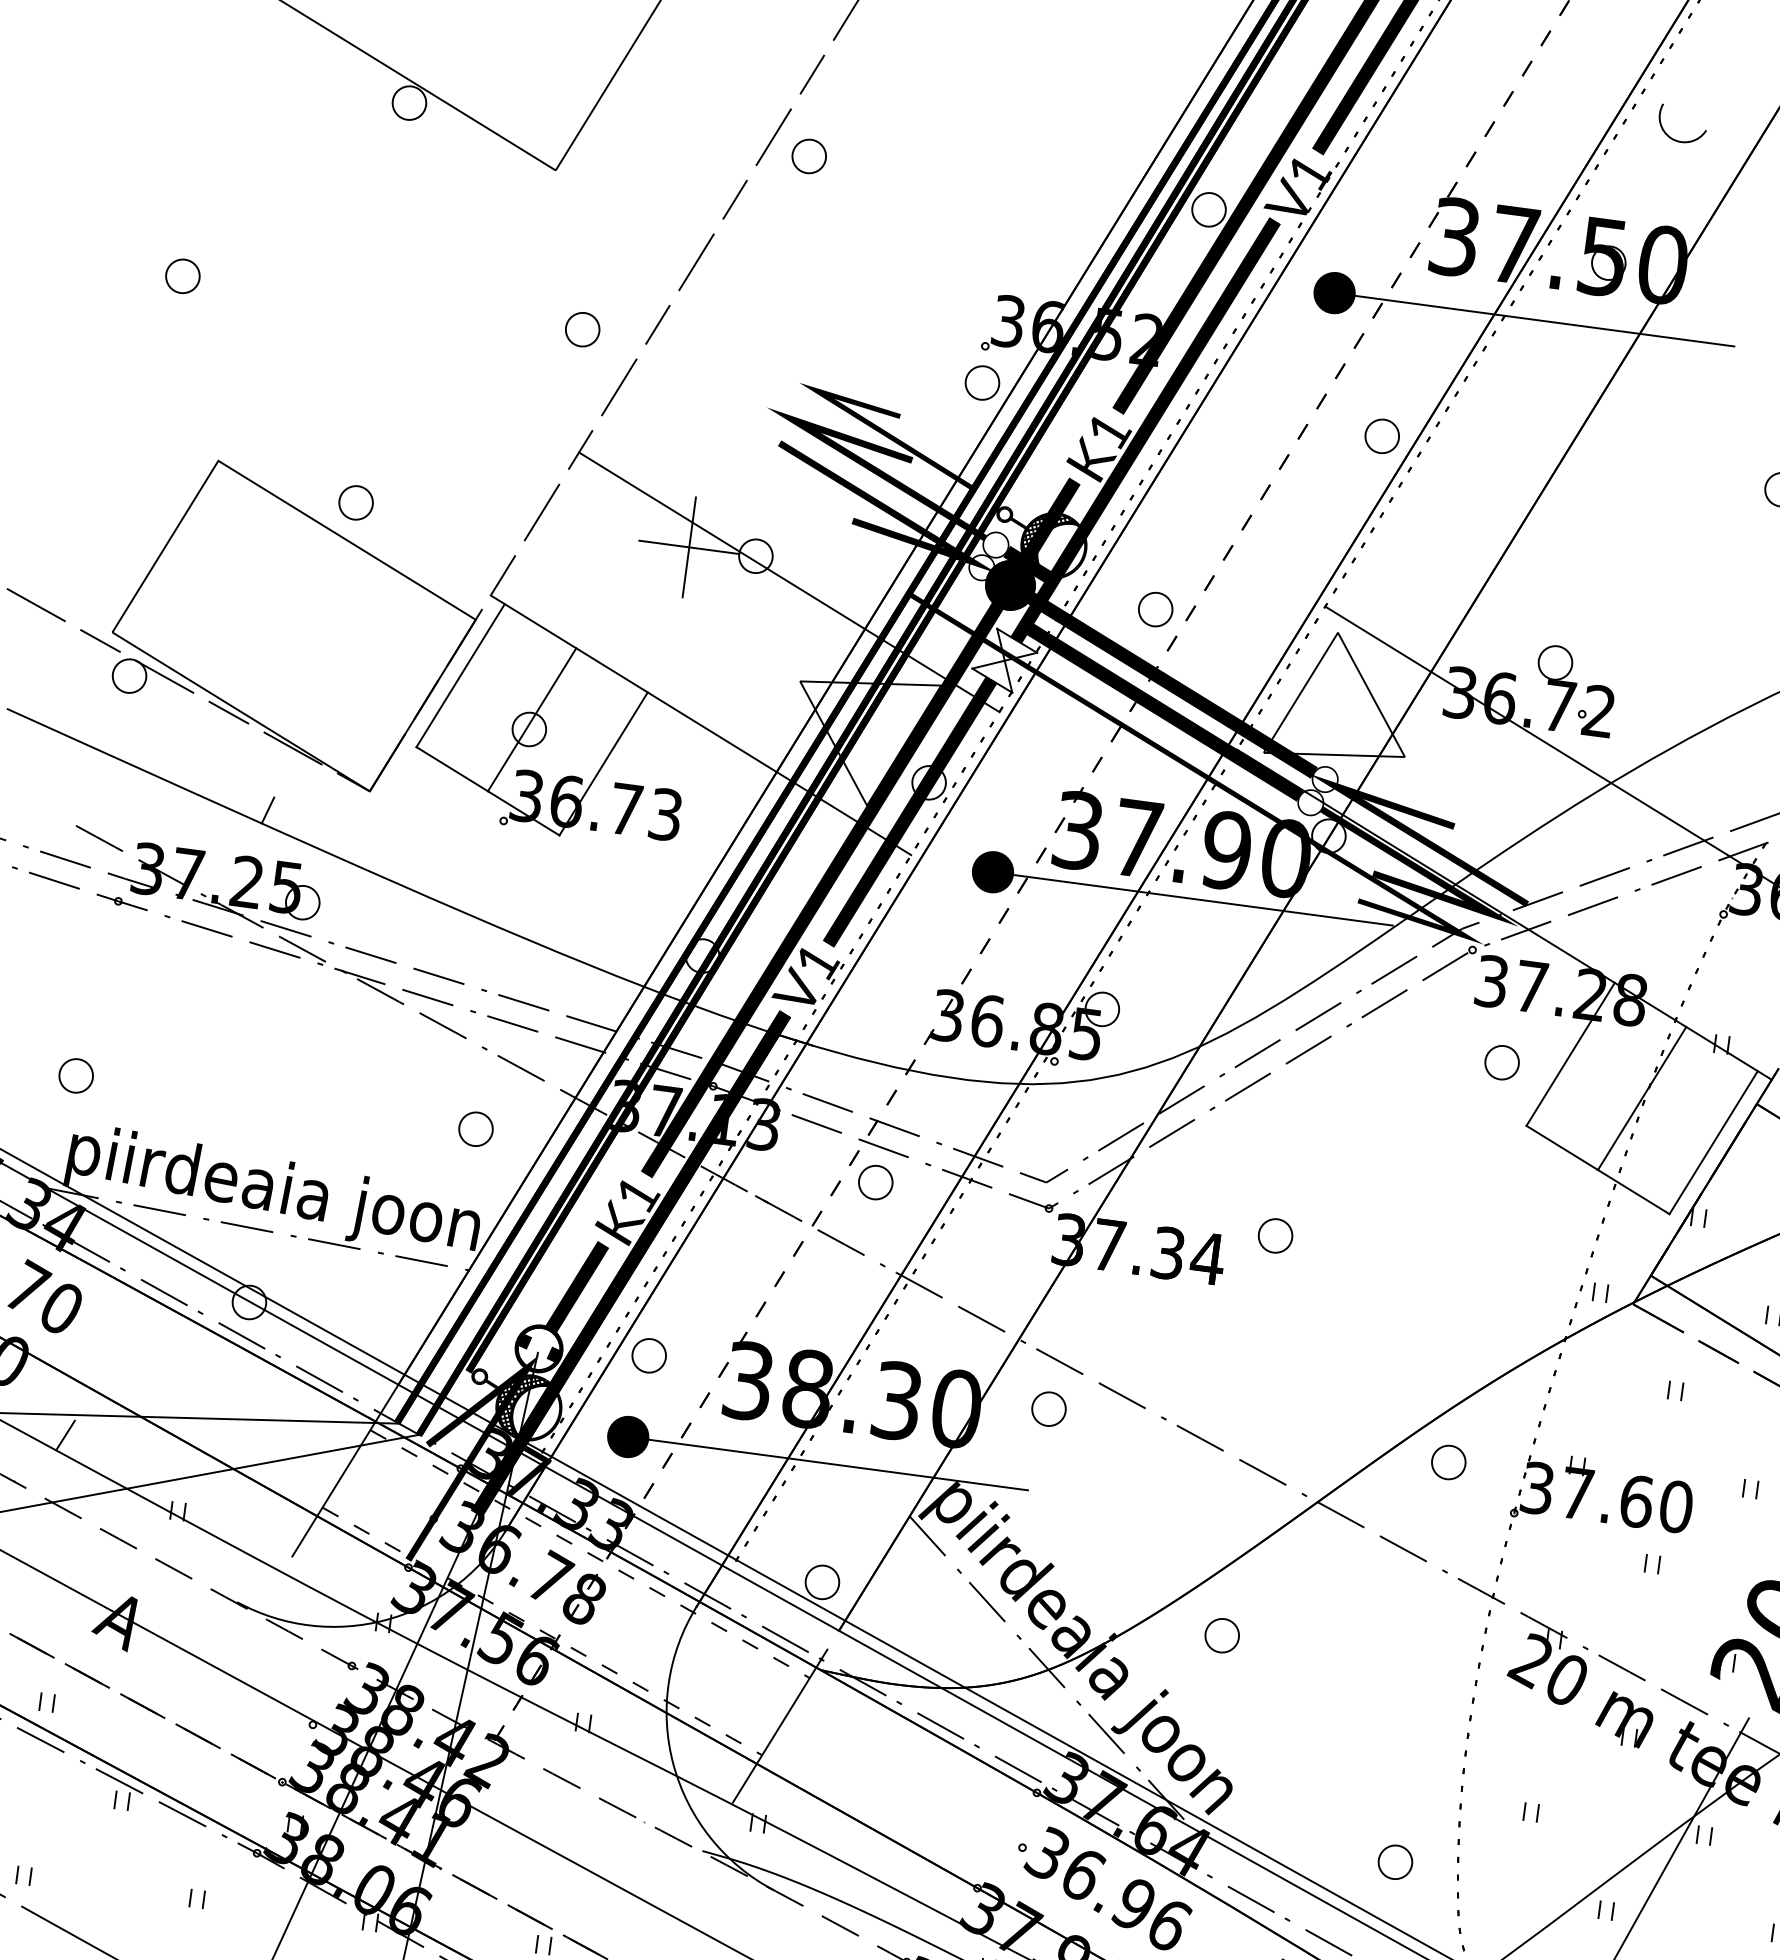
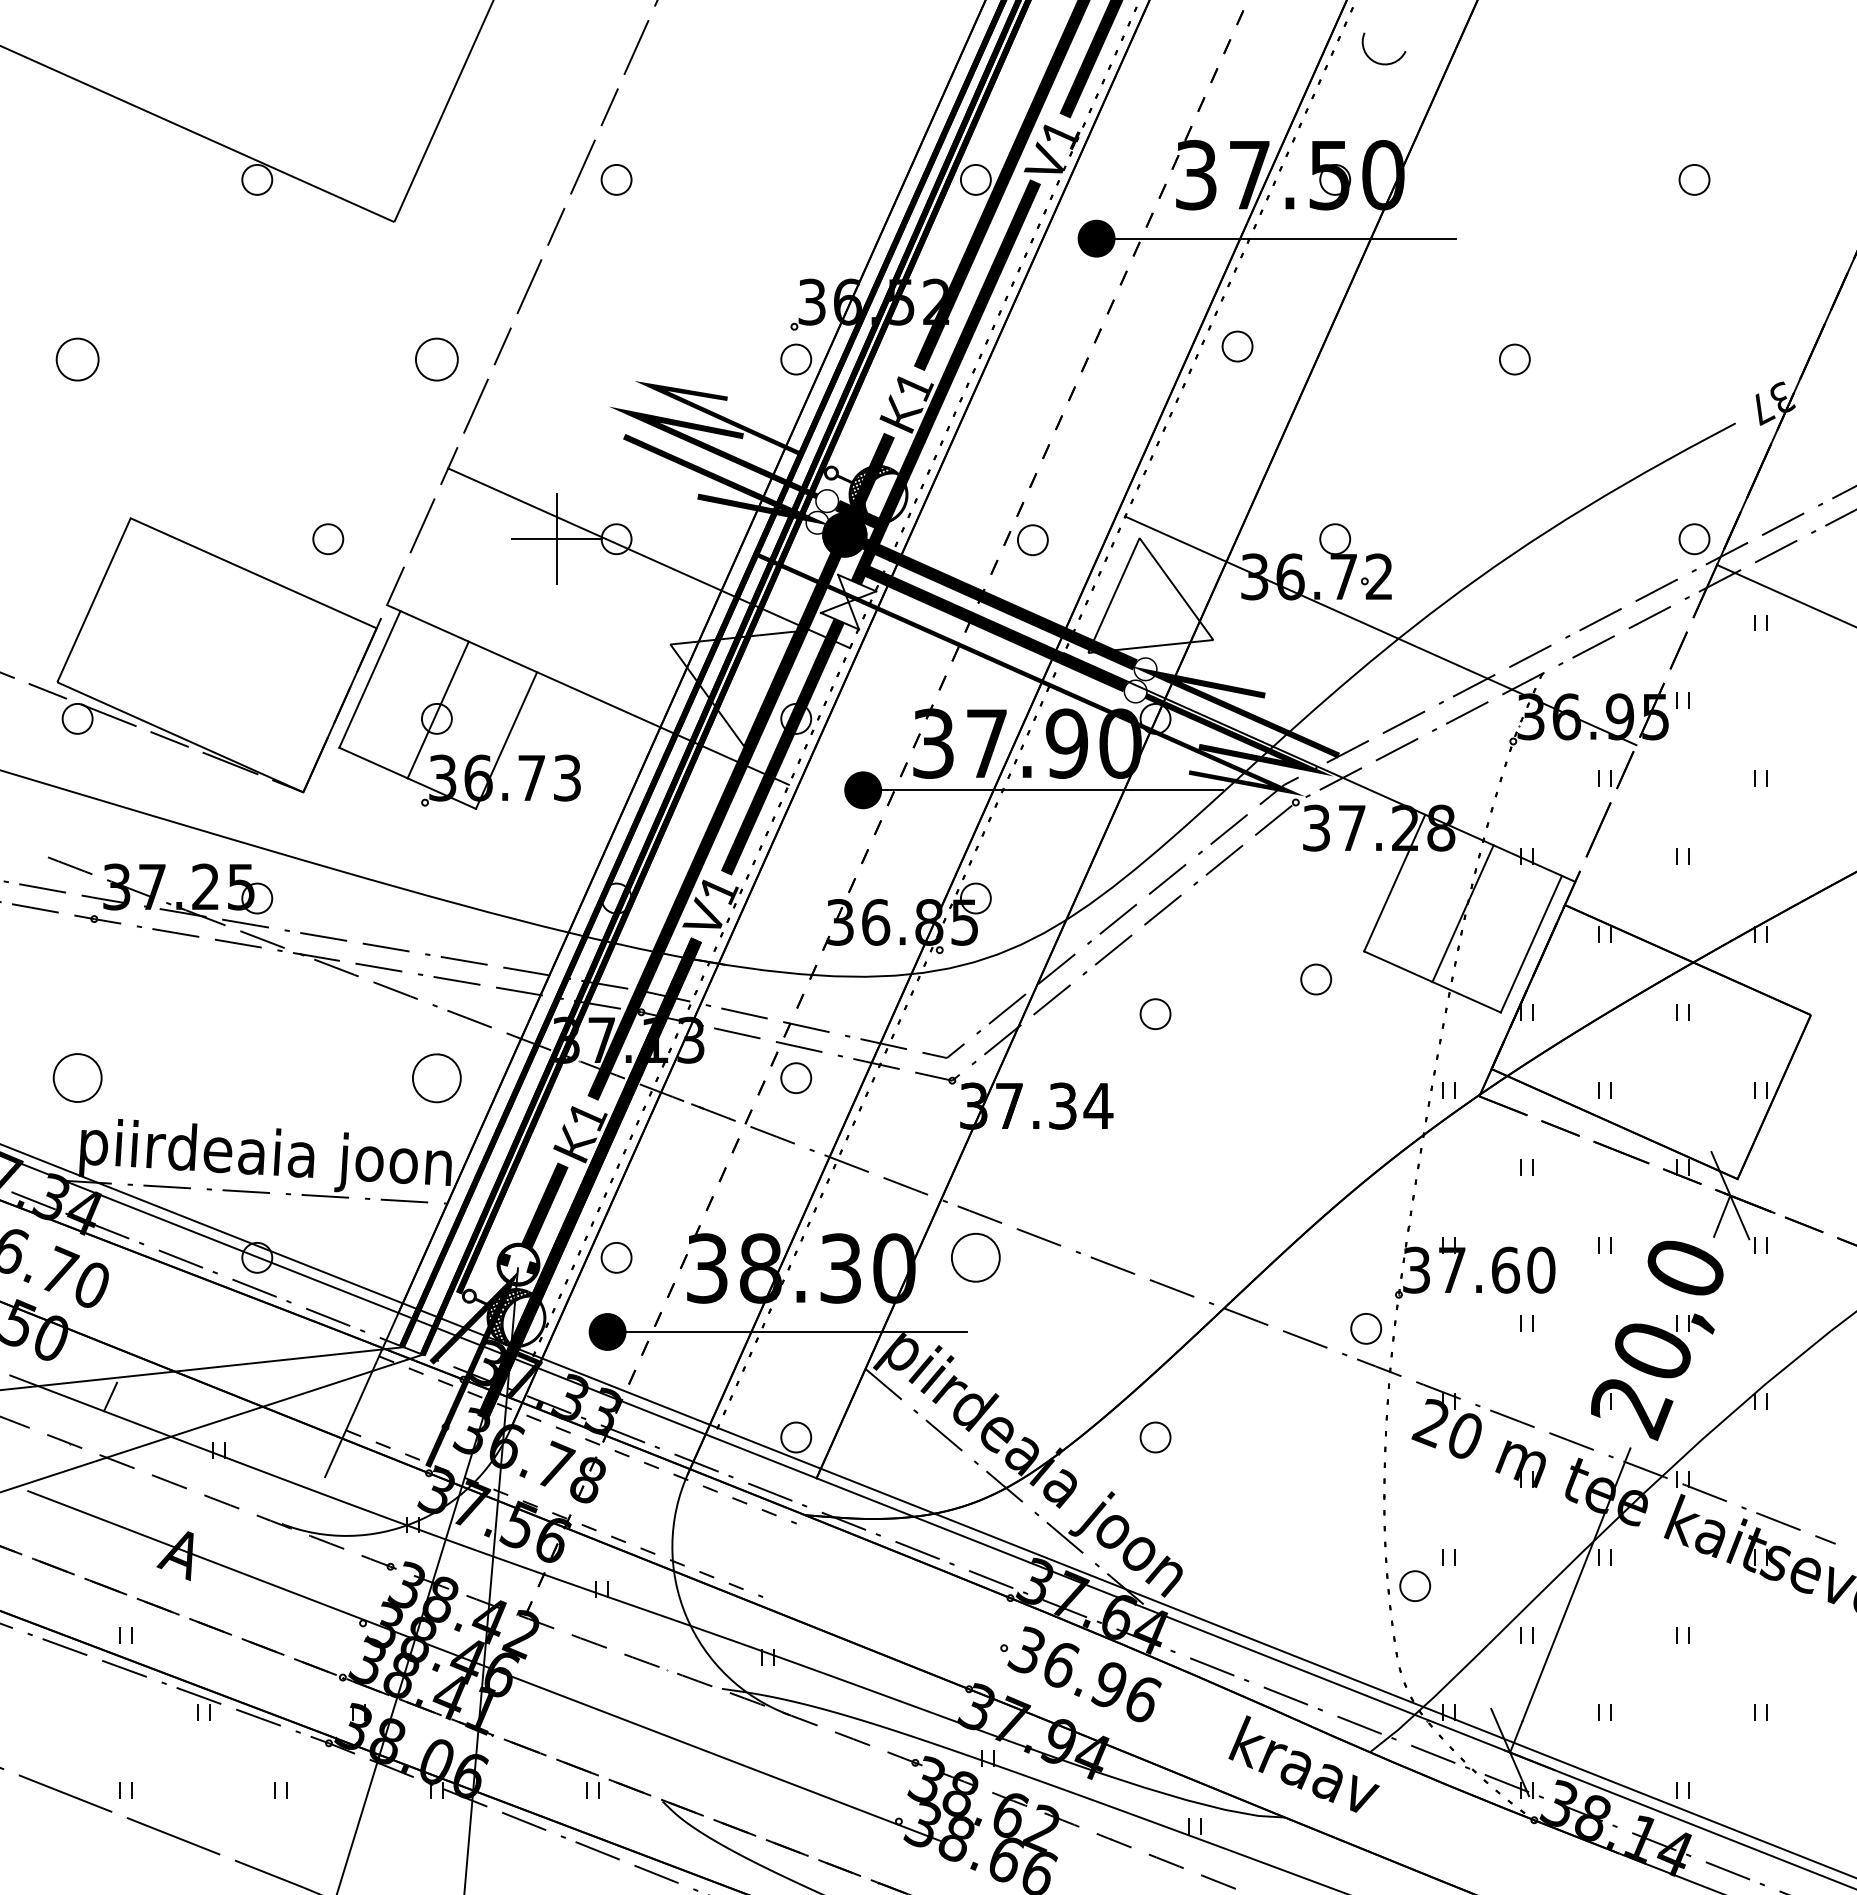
part: (182, 276) -> (77, 359), size x1.4
part: (582, 329) -> (436, 359), size x1.4
part: (1382, 436) -> (1237, 346), moved
part: (356, 503) -> (328, 539), moved
part: (1155, 609) -> (1032, 540), moved
line: (267, 810) -> (215, 821), removed
part: (1502, 1062) -> (1316, 979), moved
part: (76, 1076) -> (77, 1078), size x1.6
part: (475, 1128) -> (436, 1077), size x1.6
part: (1275, 1236) -> (1155, 1014), moved
part: (1048, 1408) -> (975, 1257), size x1.6
part: (1449, 1462) -> (1366, 1328), moved
line: (779, 1726) -> (775, 1569), removed
part: (1395, 1861) -> (1415, 1585), moved

